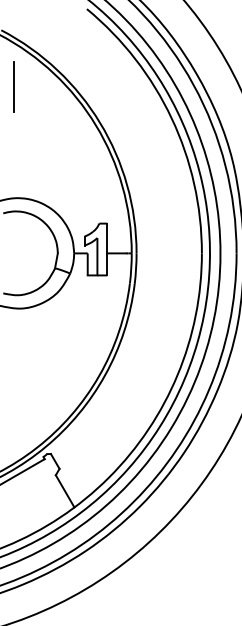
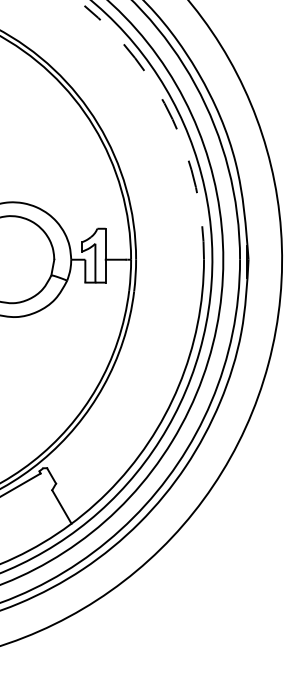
line: (13, 86) -> (8, 86), removed
arc: (171, 118) -> (172, 119), solid -> dashed

